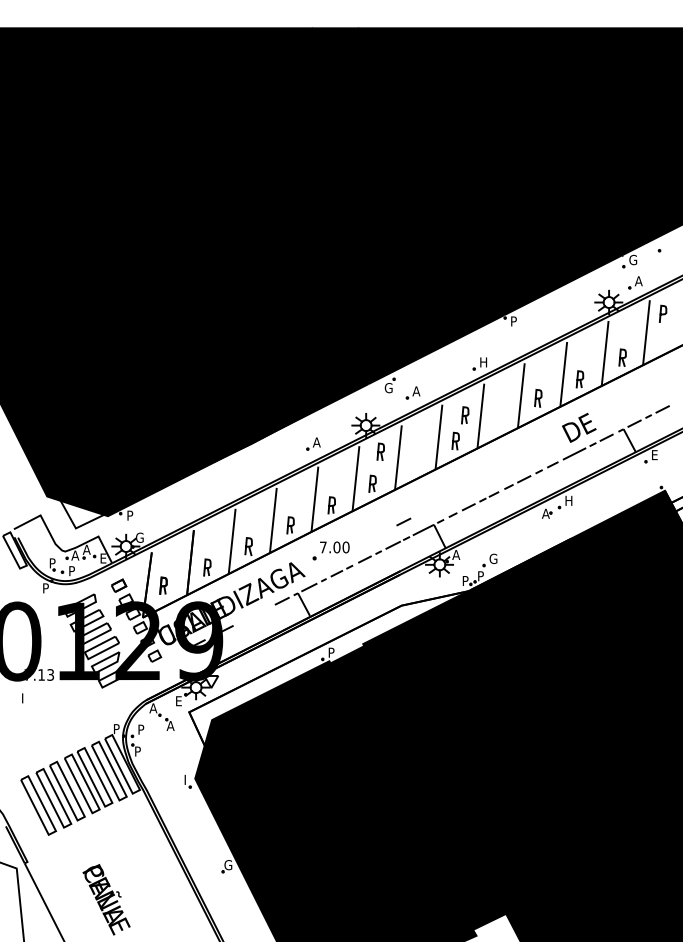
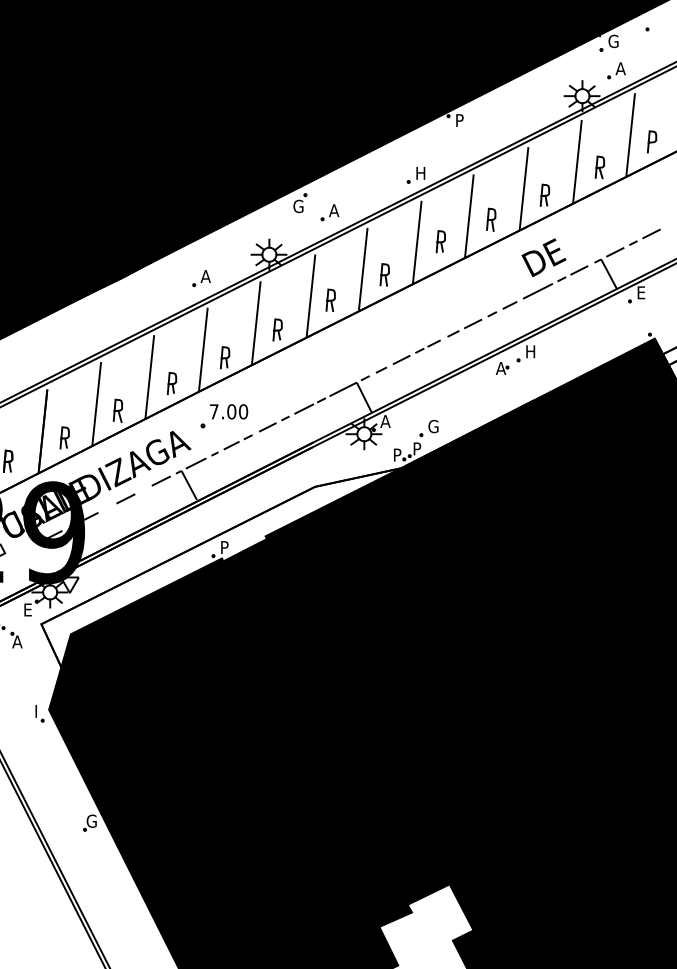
curve: (662, 313) -> (651, 141), moved
part: (465, 415) -> (441, 241), moved
part: (380, 451) -> (330, 299), moved
line: (403, 521) -> (125, 498), moved

